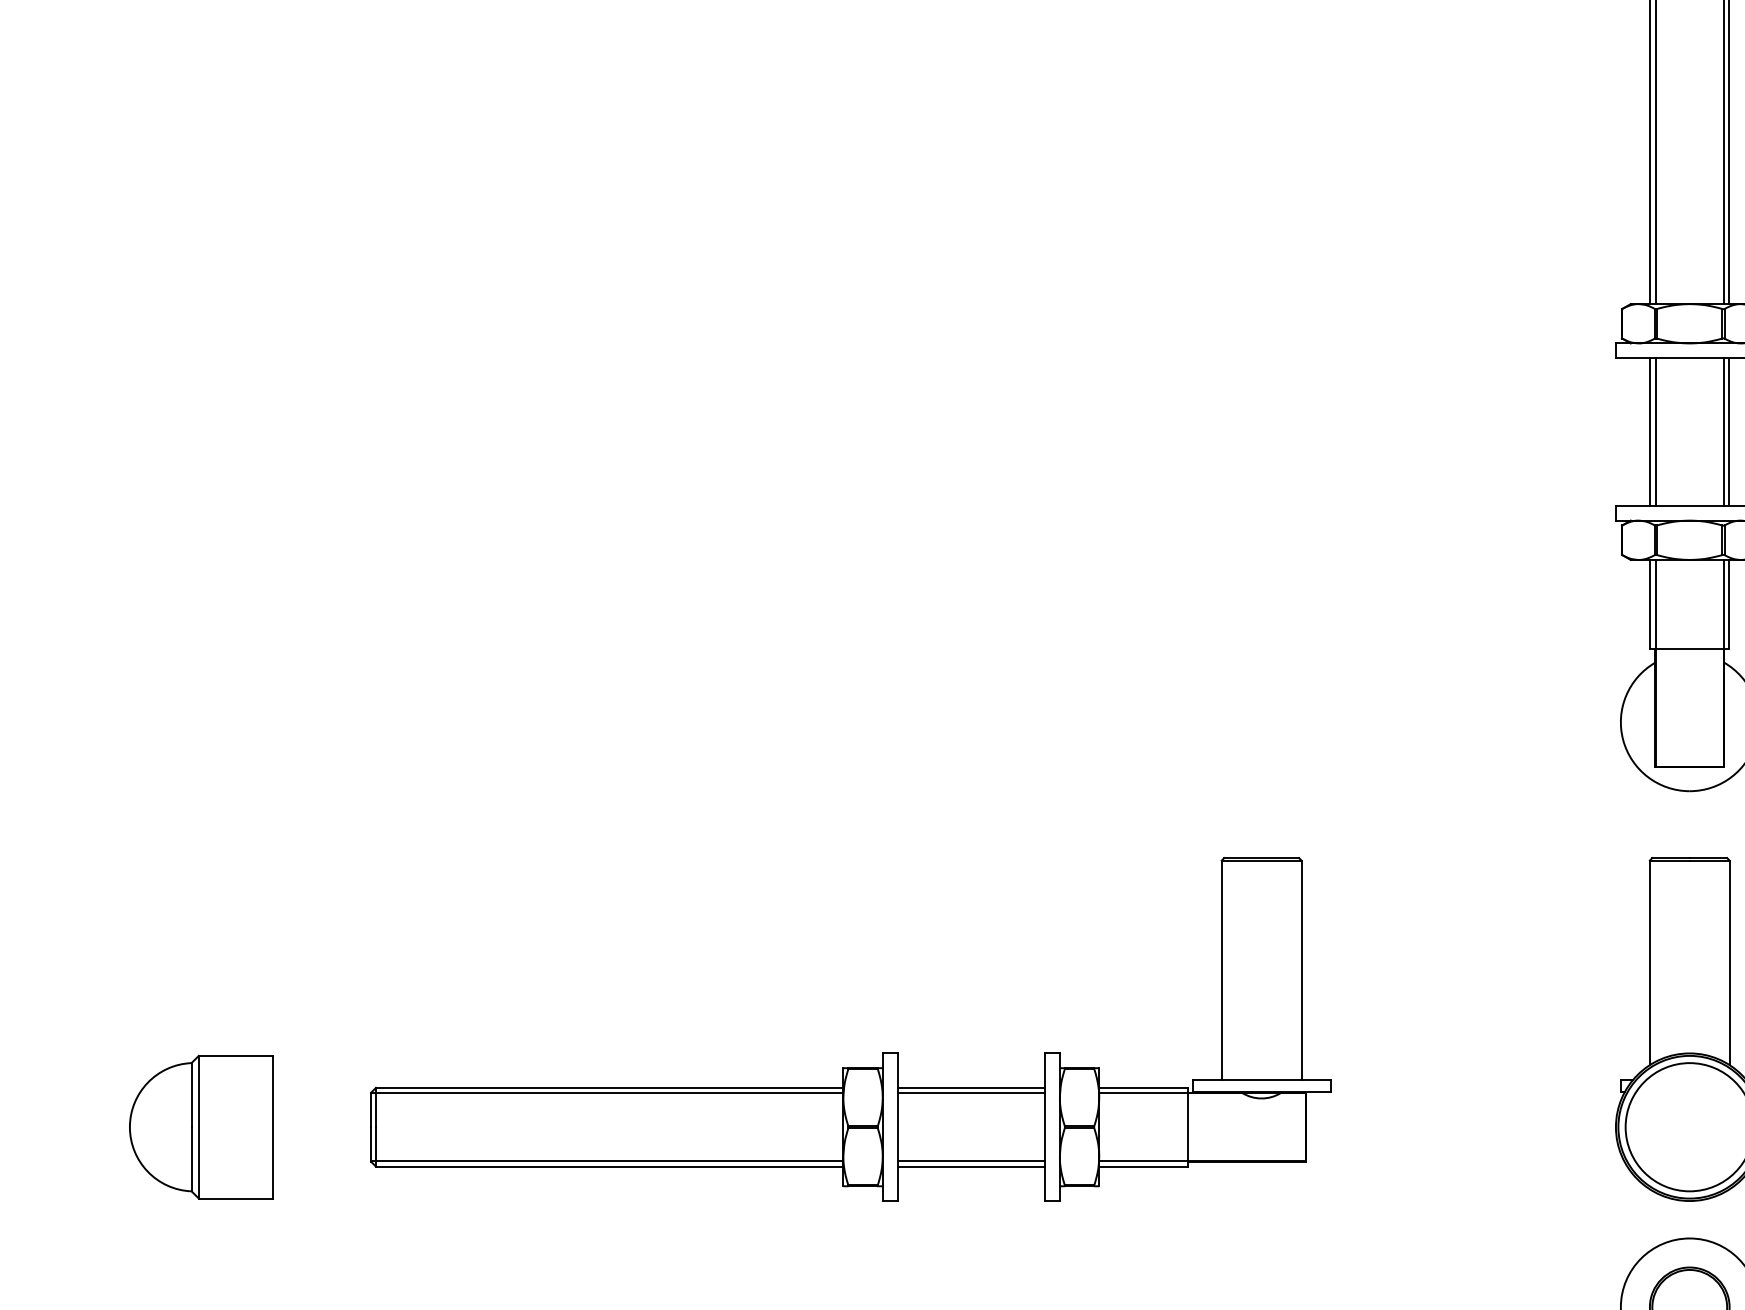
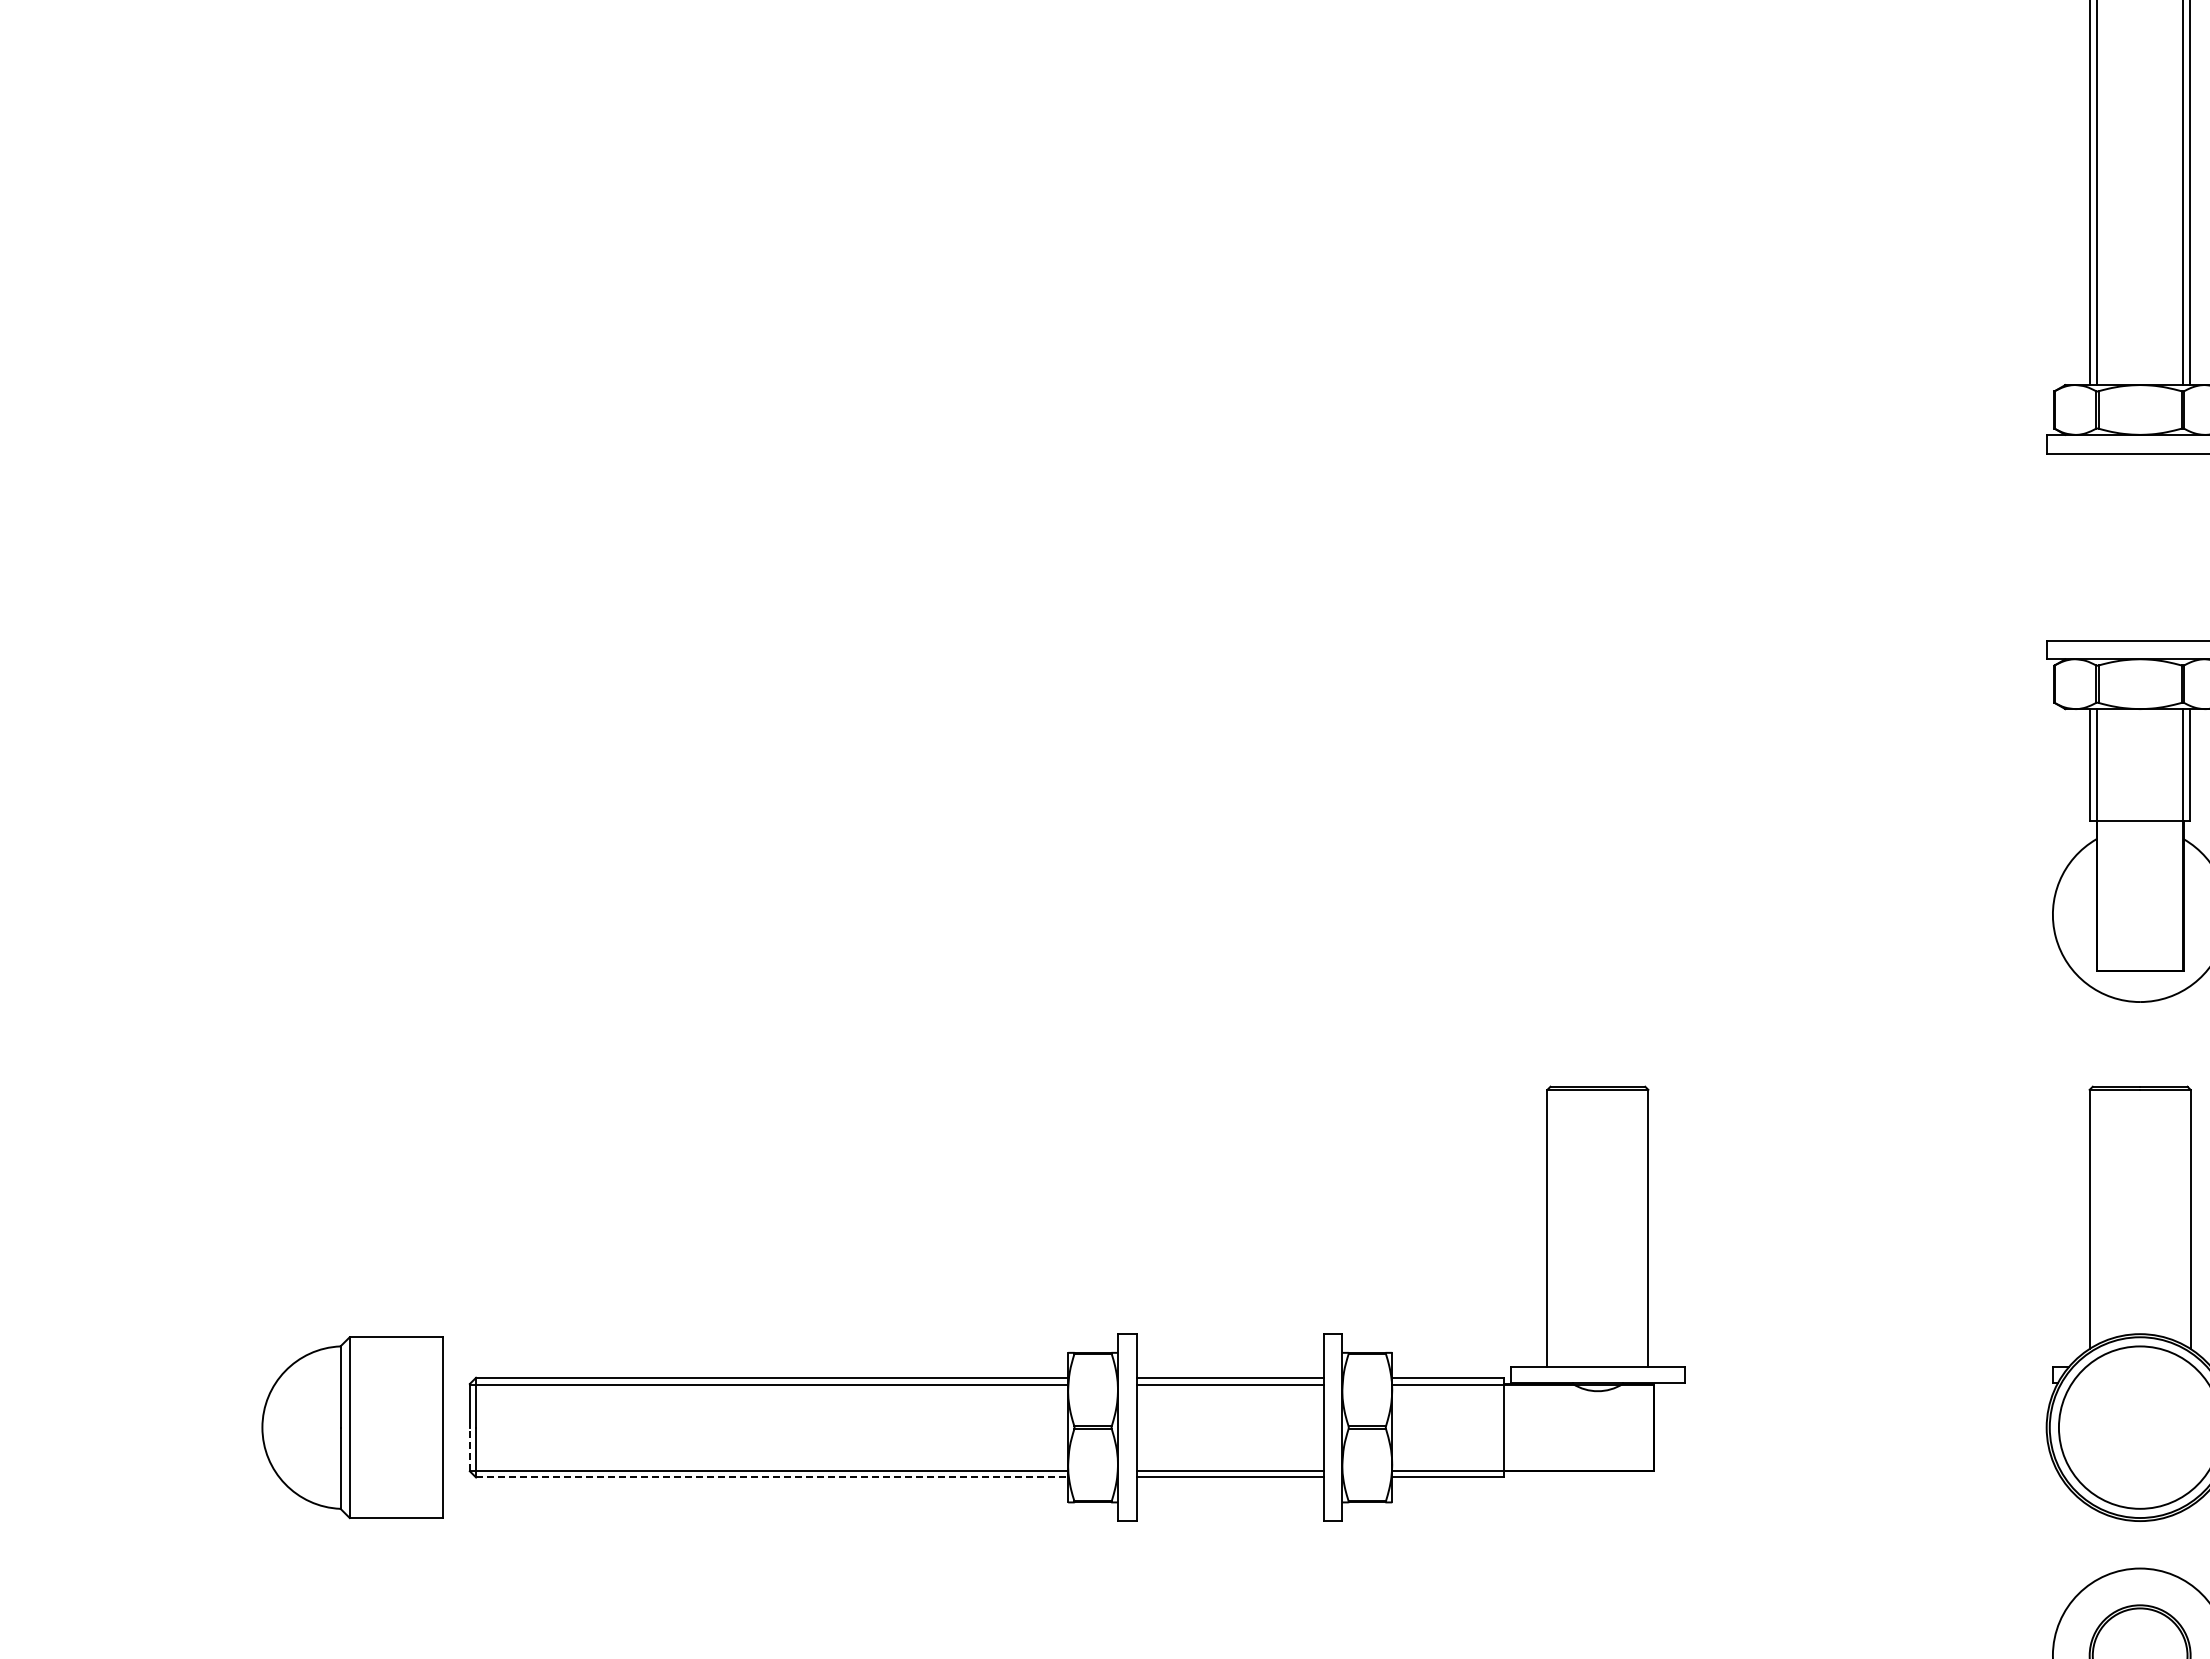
line: (1650, 431) -> (2090, 546), removed
line: (1656, 431) -> (2097, 546), removed
line: (1723, 431) -> (2183, 546), removed
line: (1729, 431) -> (2190, 546), removed
part: (201, 1127) -> (352, 1427), moved
line: (370, 1144) -> (469, 1449), solid -> dashed
line: (609, 1166) -> (772, 1477), solid -> dashed

